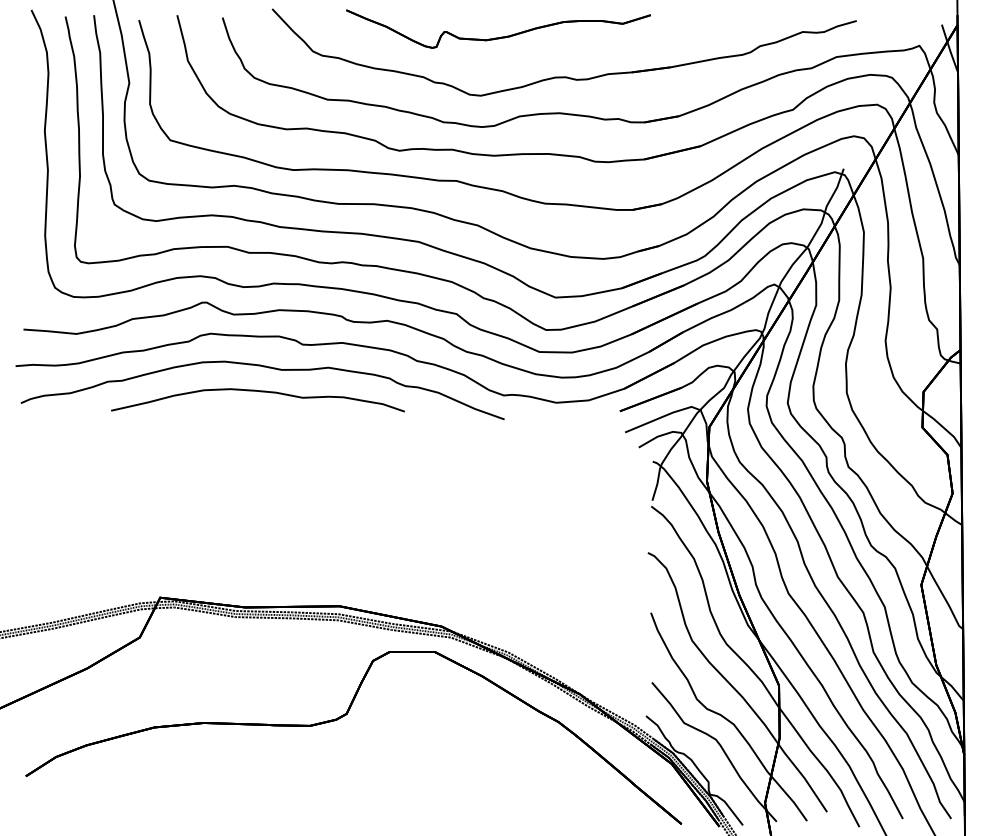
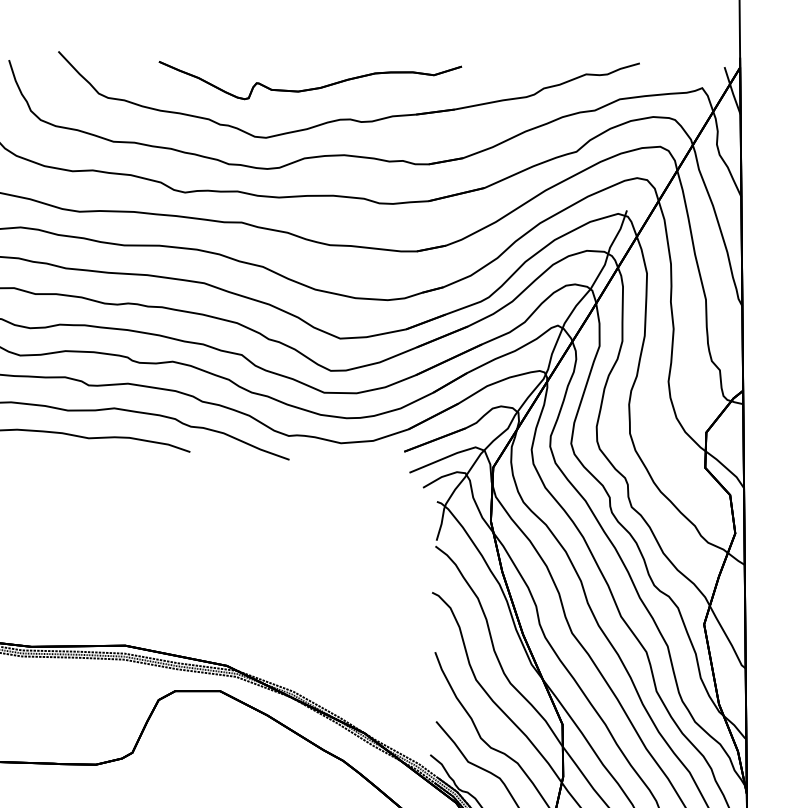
part: (501, 36) -> (313, 87), moved

